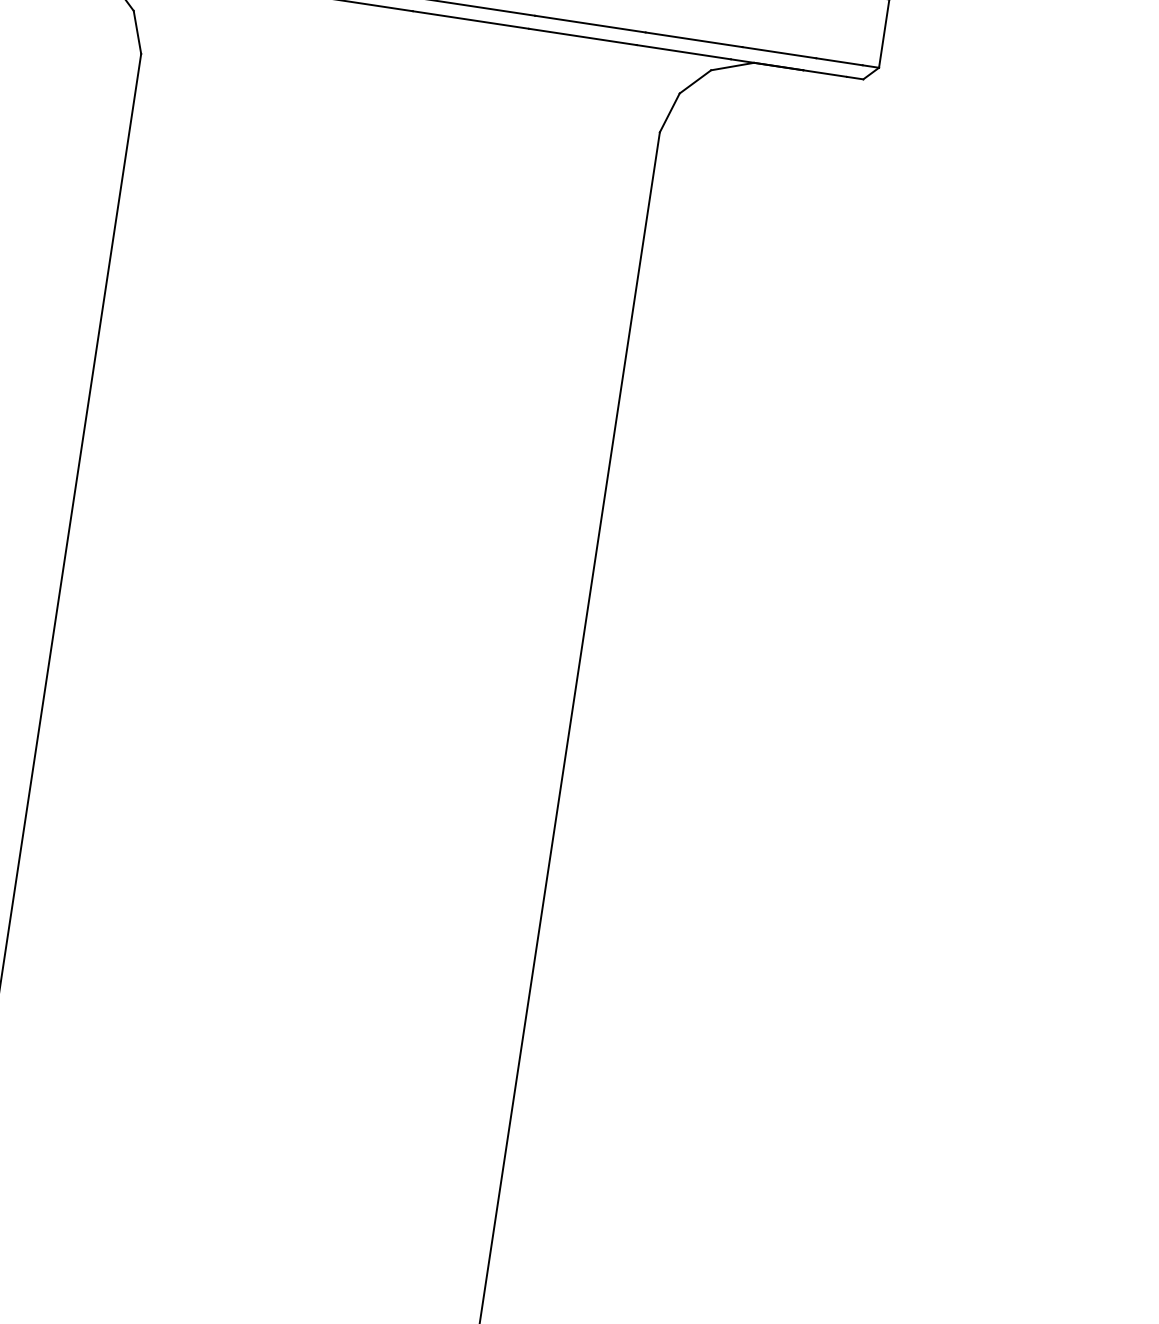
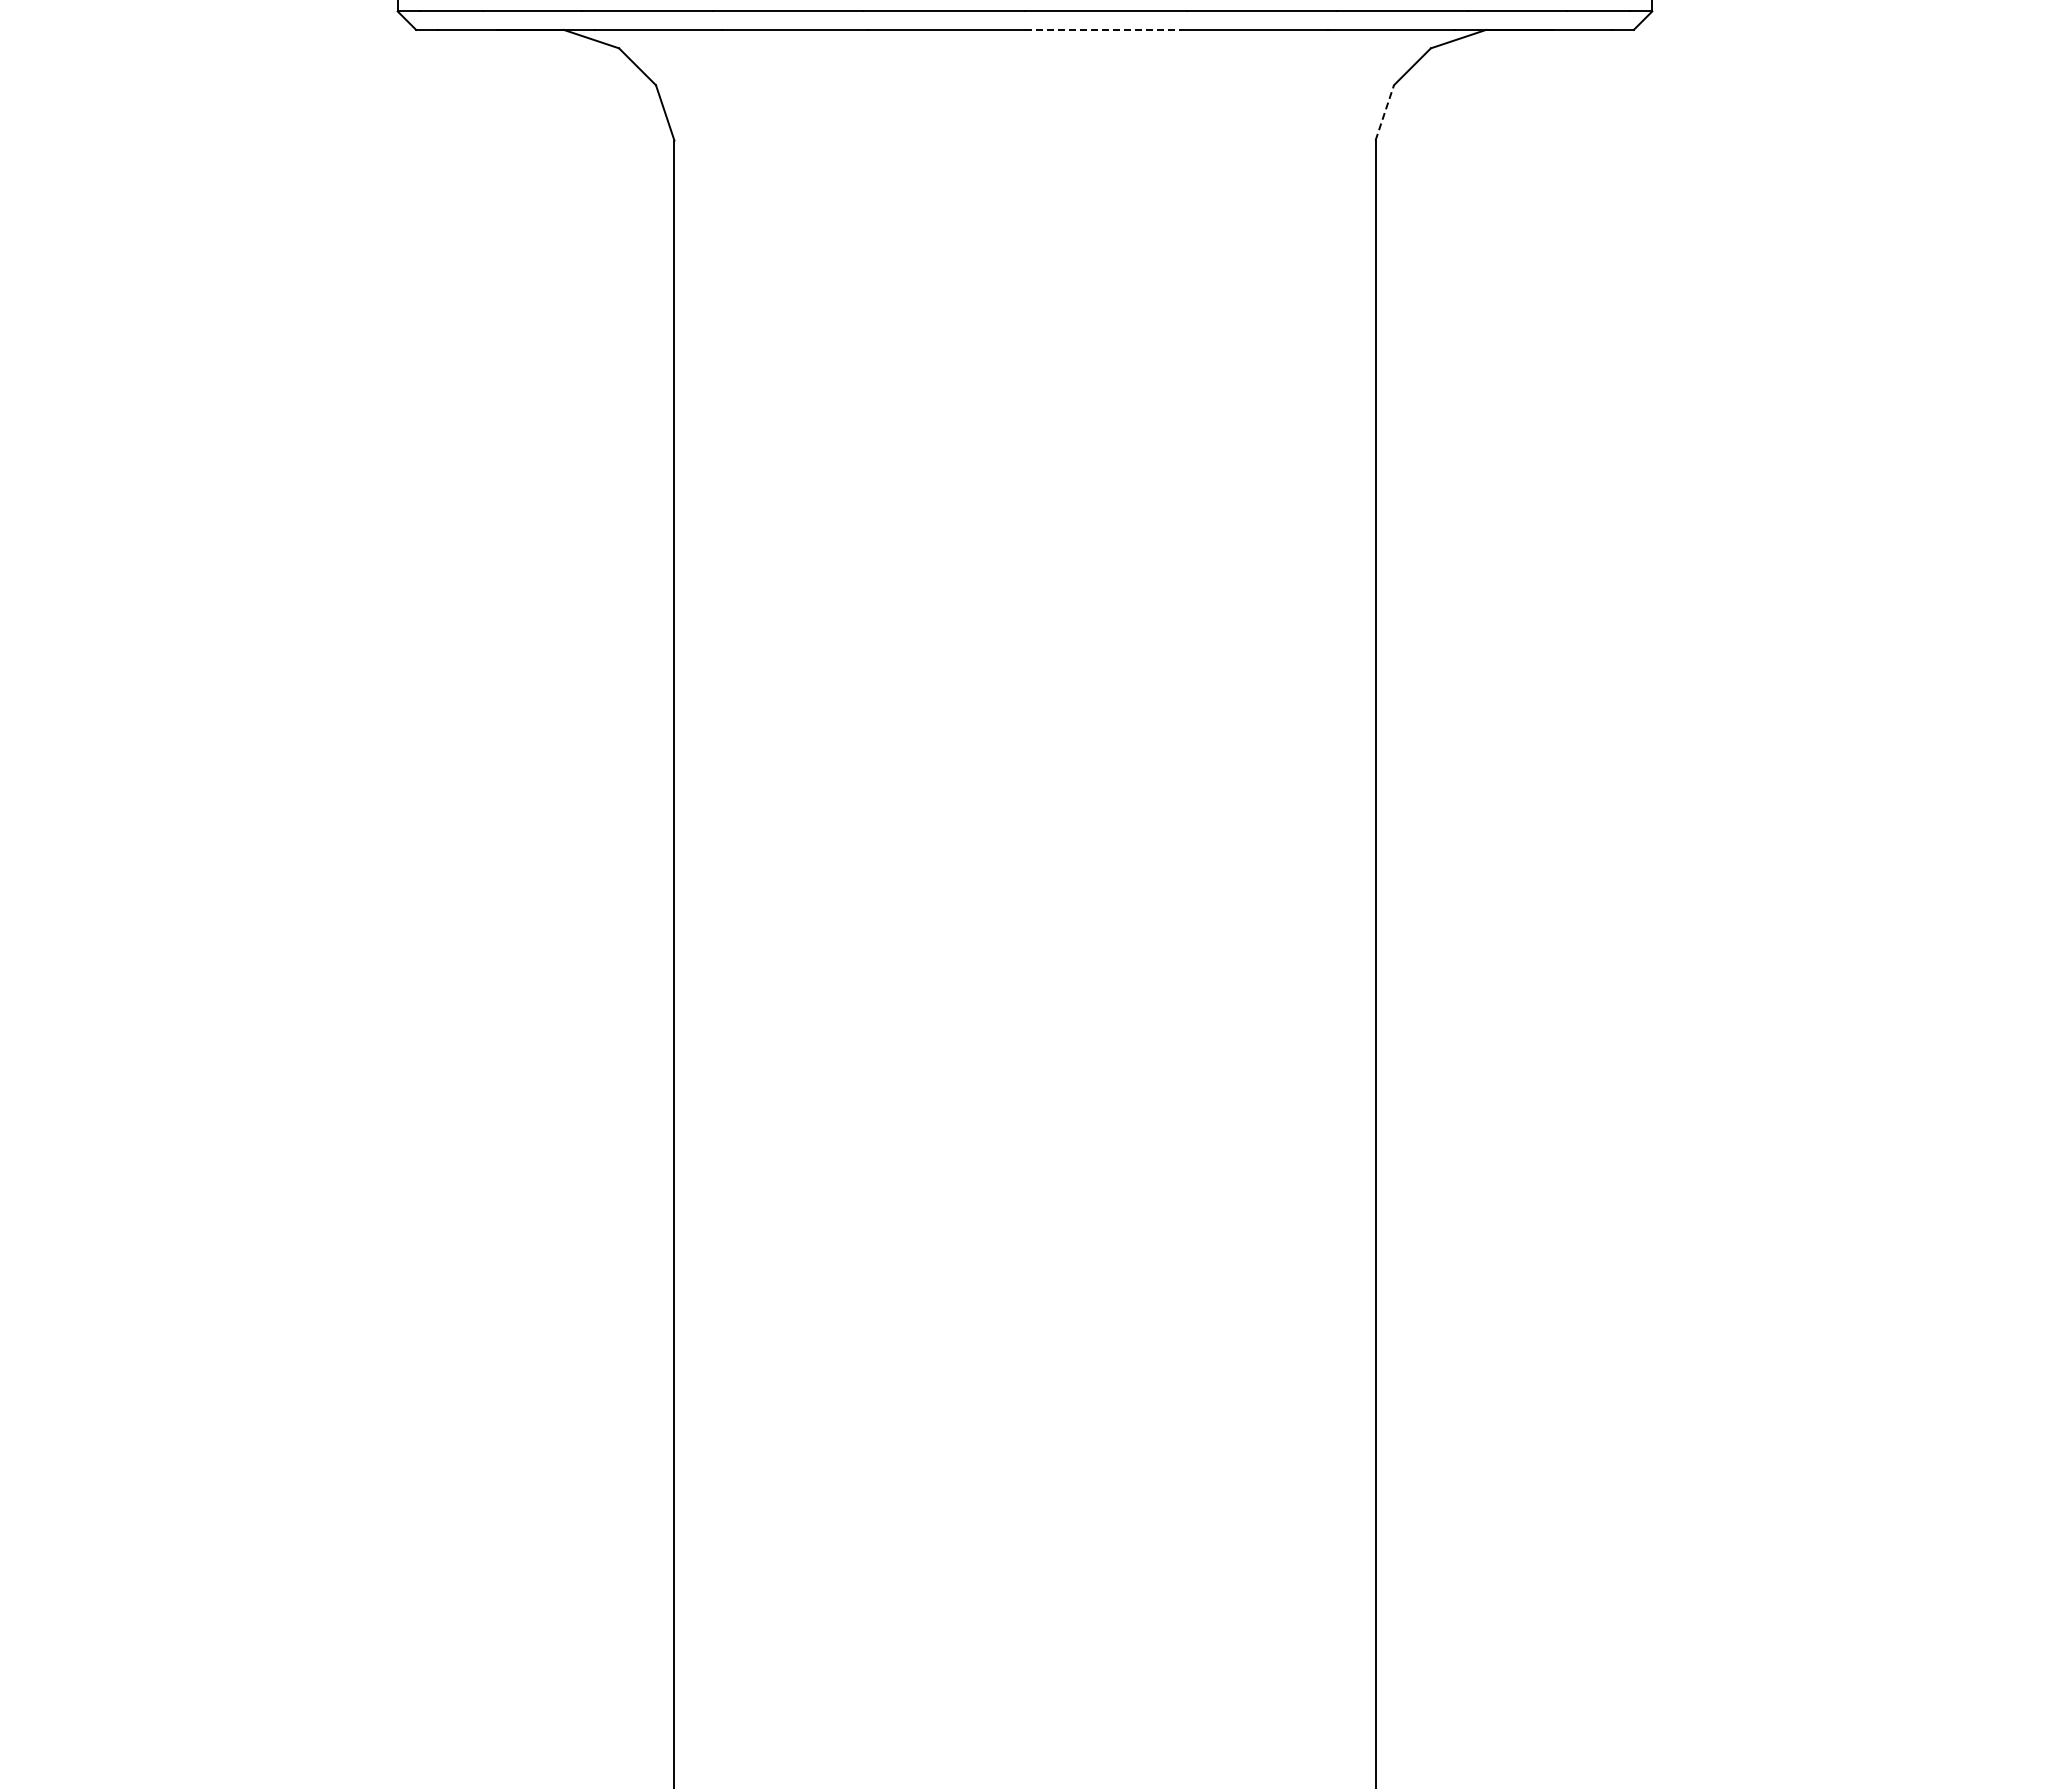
line: (471, 19) -> (1103, 29), solid -> dashed
line: (669, 112) -> (1384, 112), solid -> dashed

